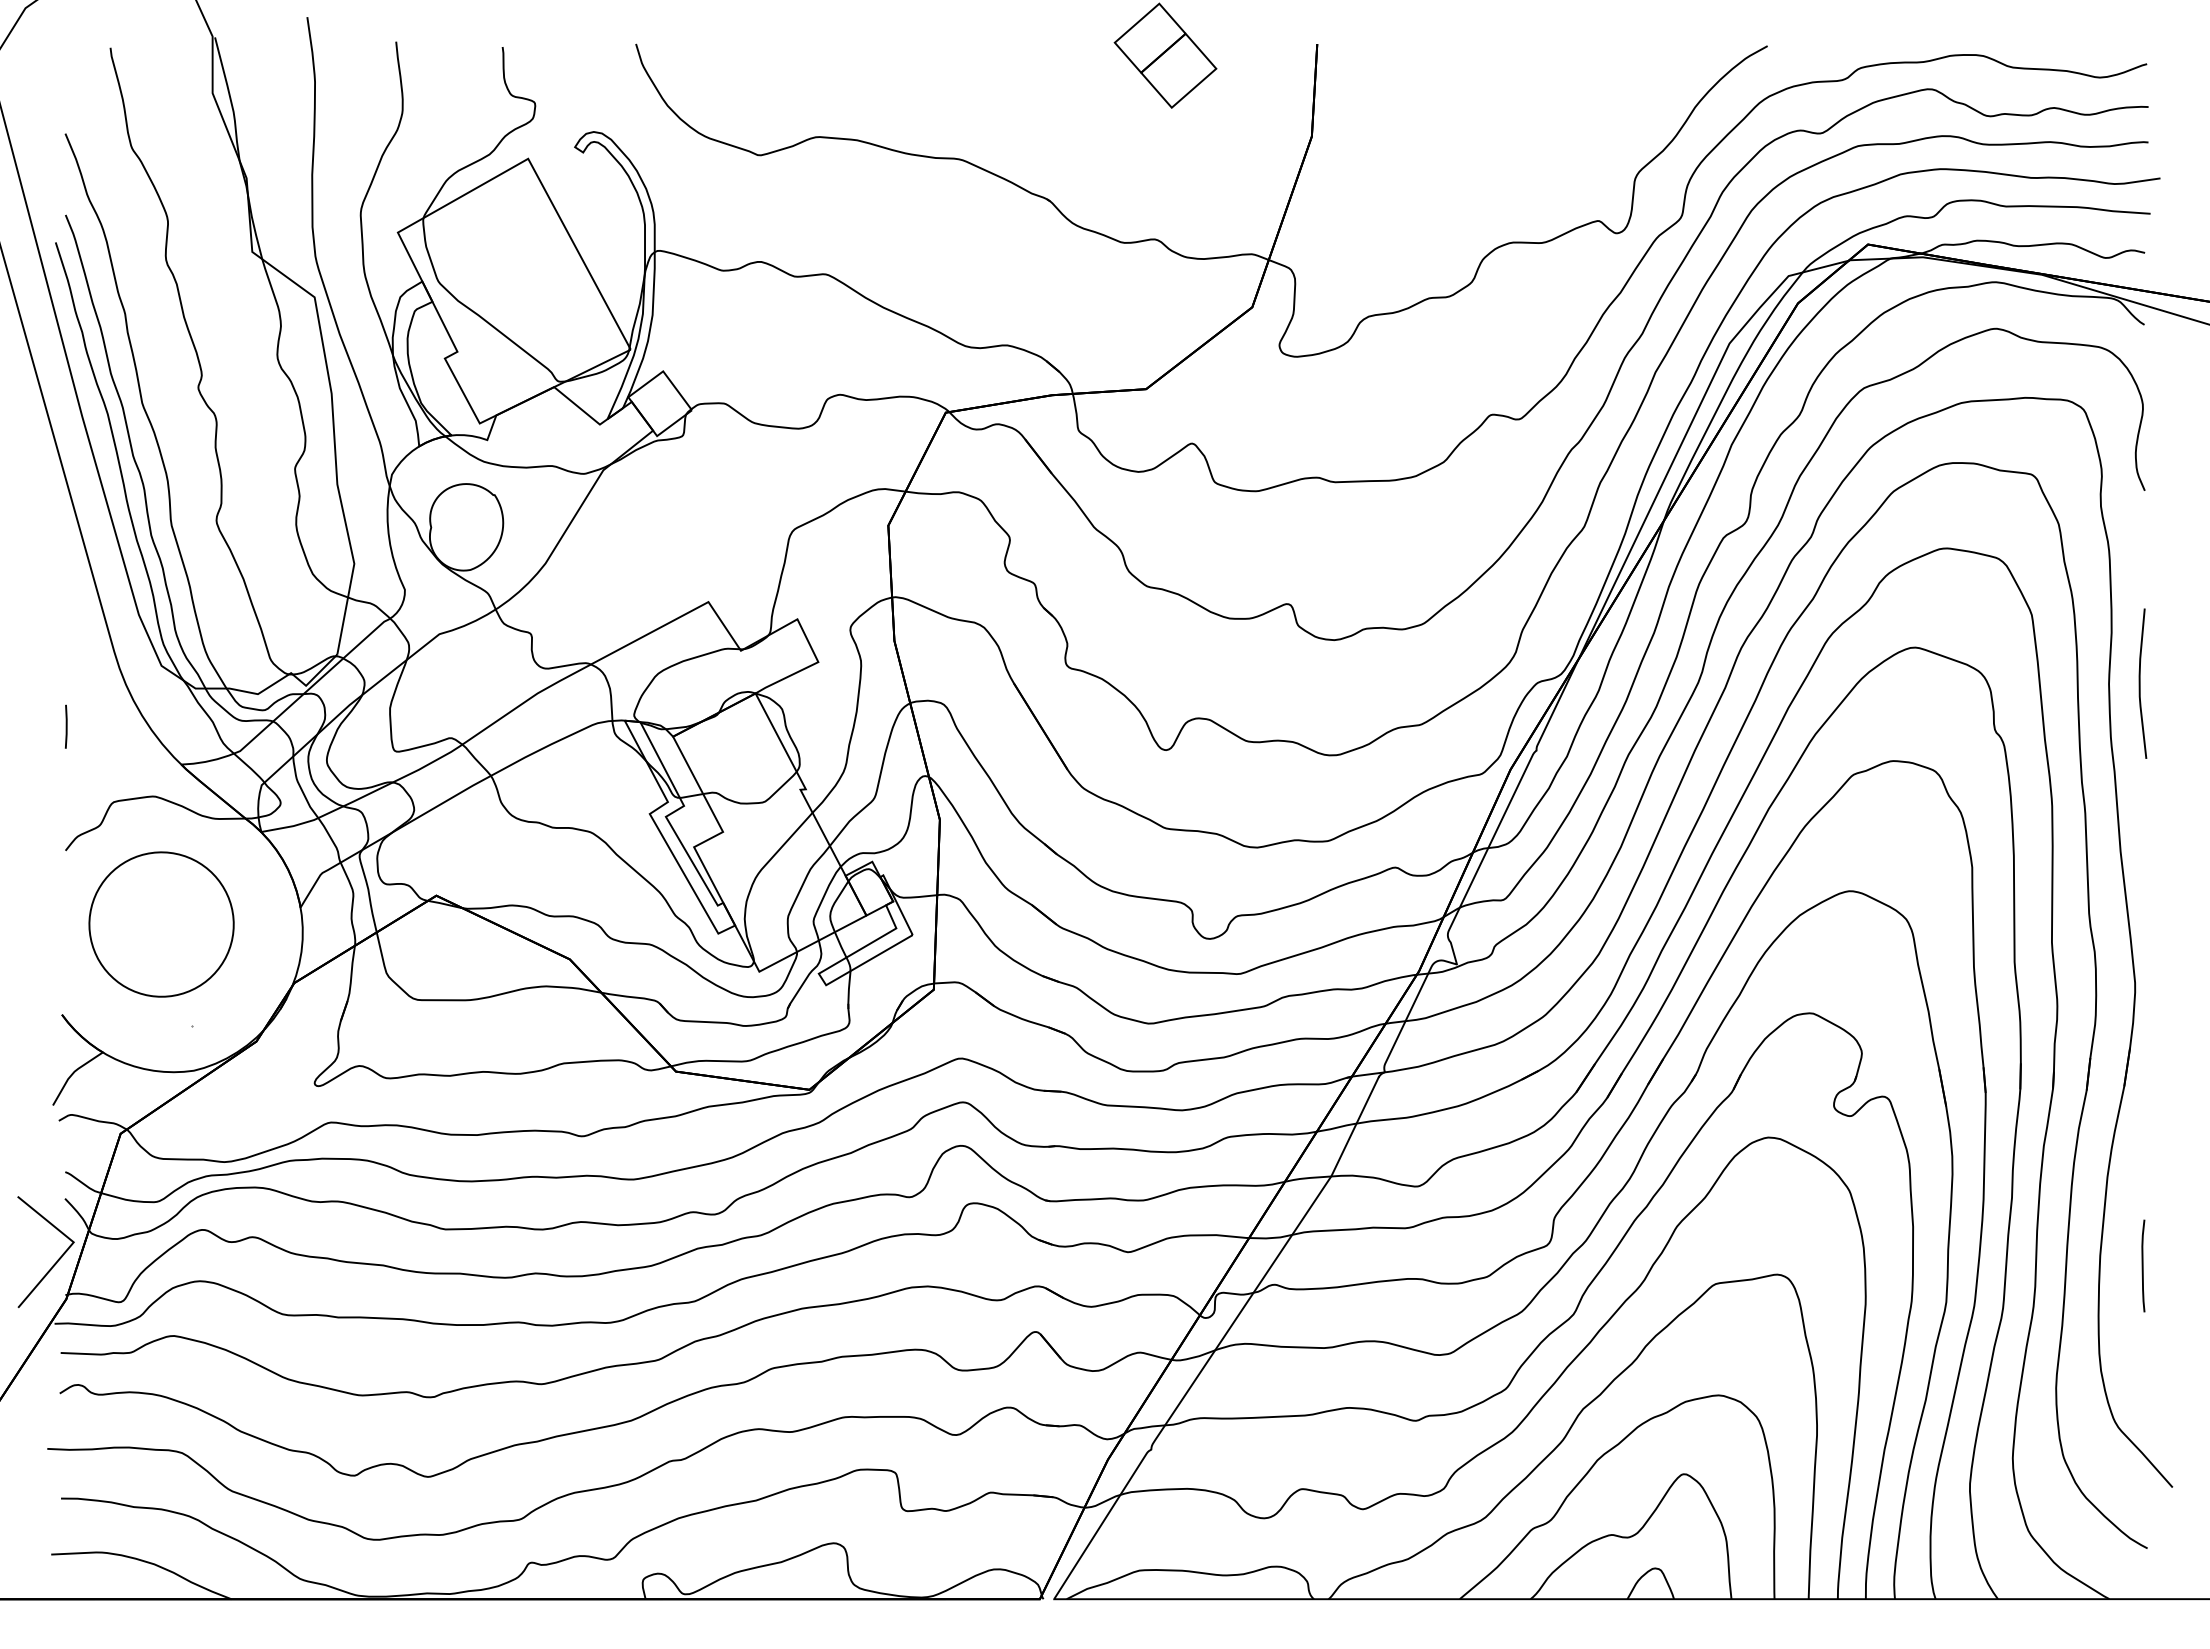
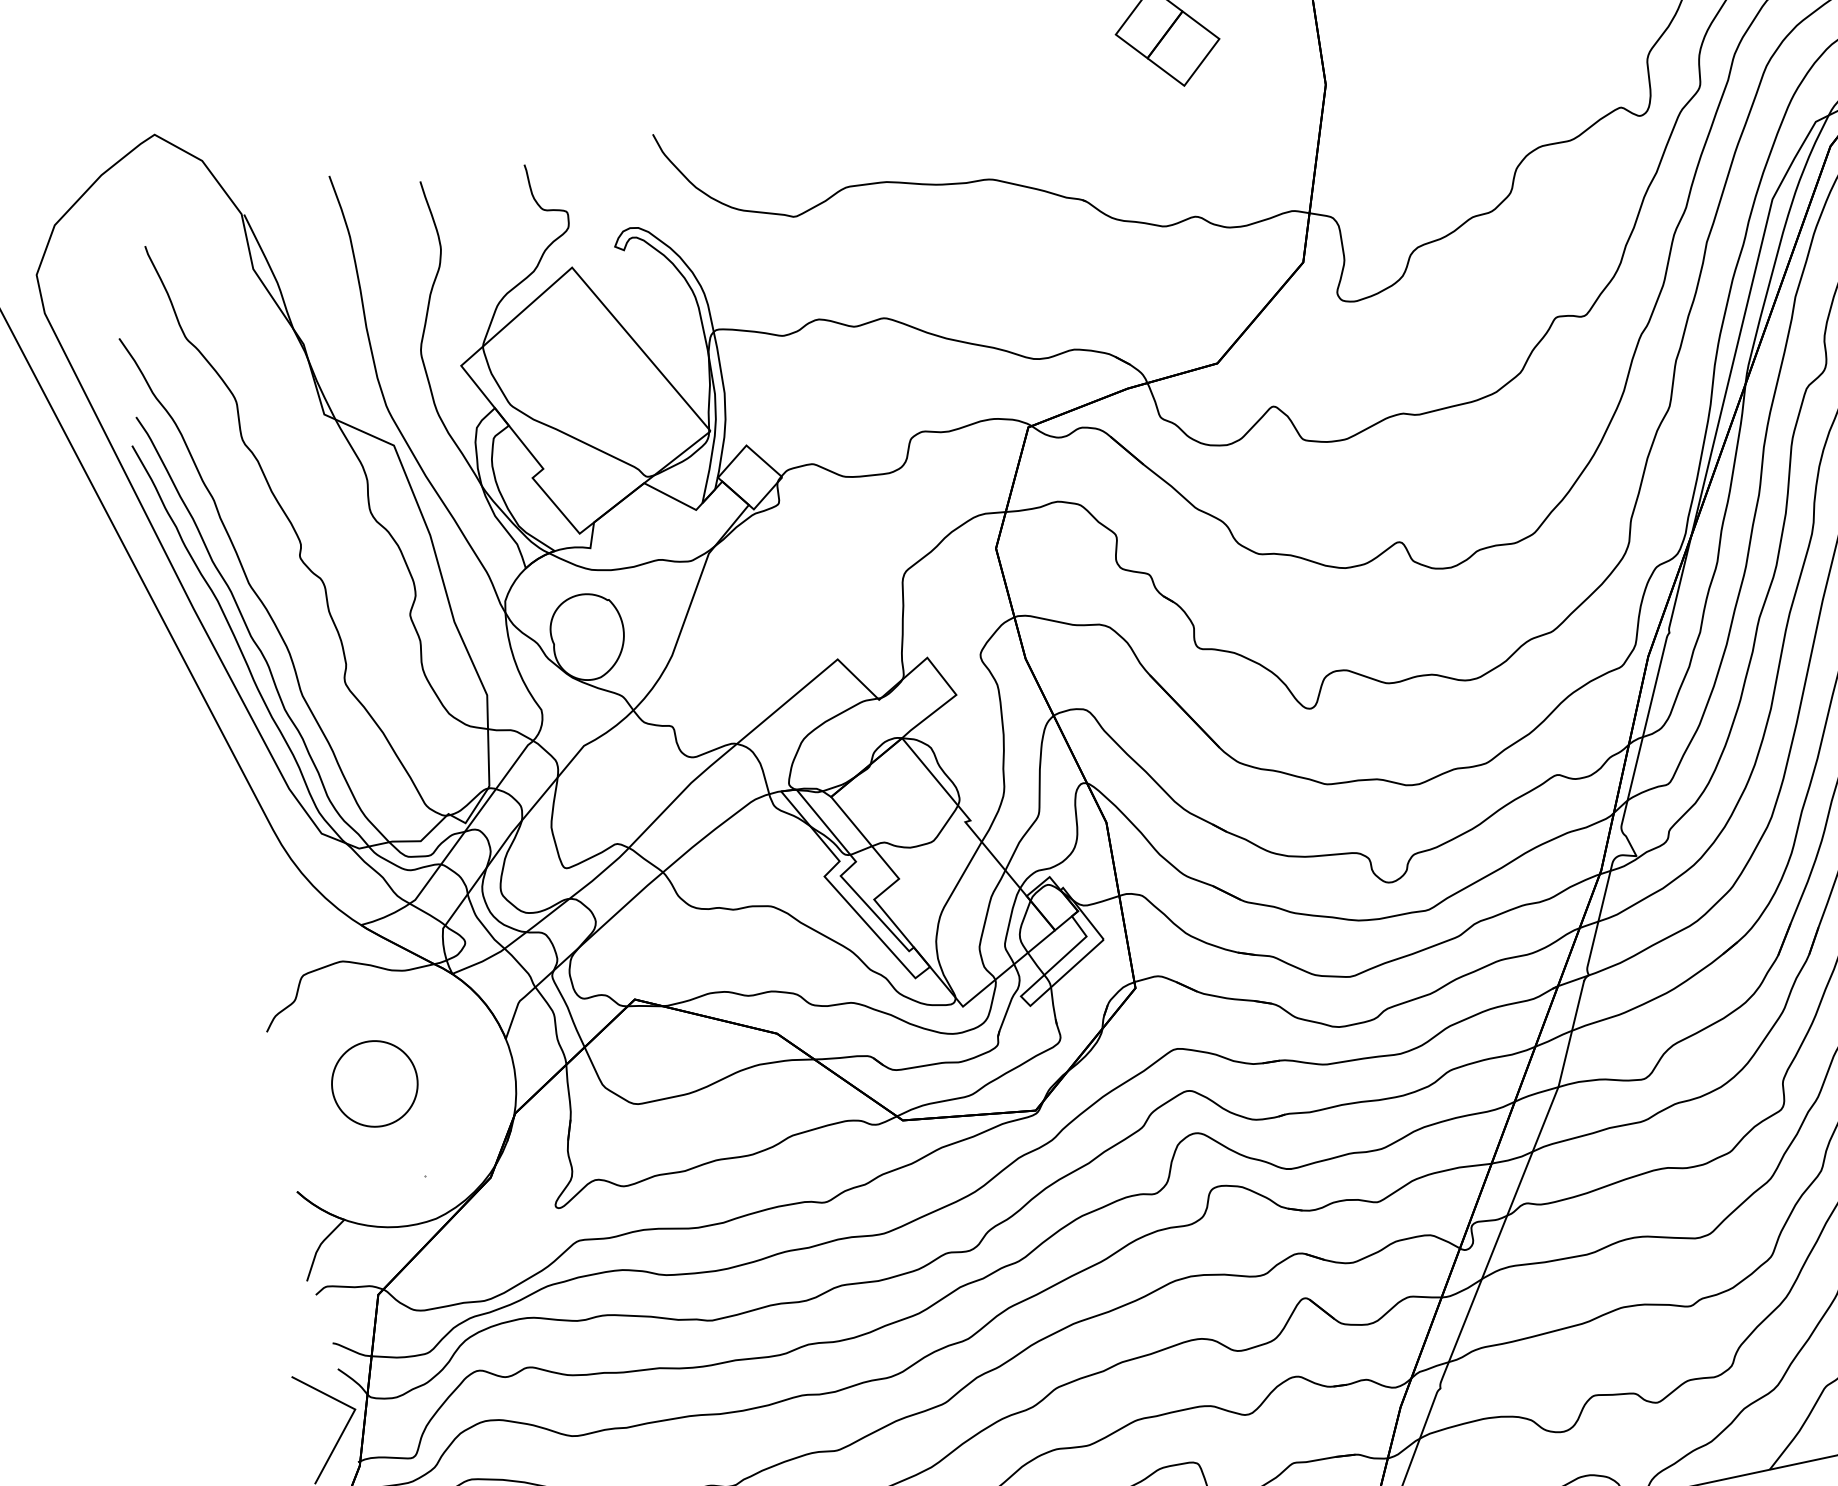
line: (66, 726) -> (242, 911), removed
part: (161, 924) -> (374, 1083), size x0.6

